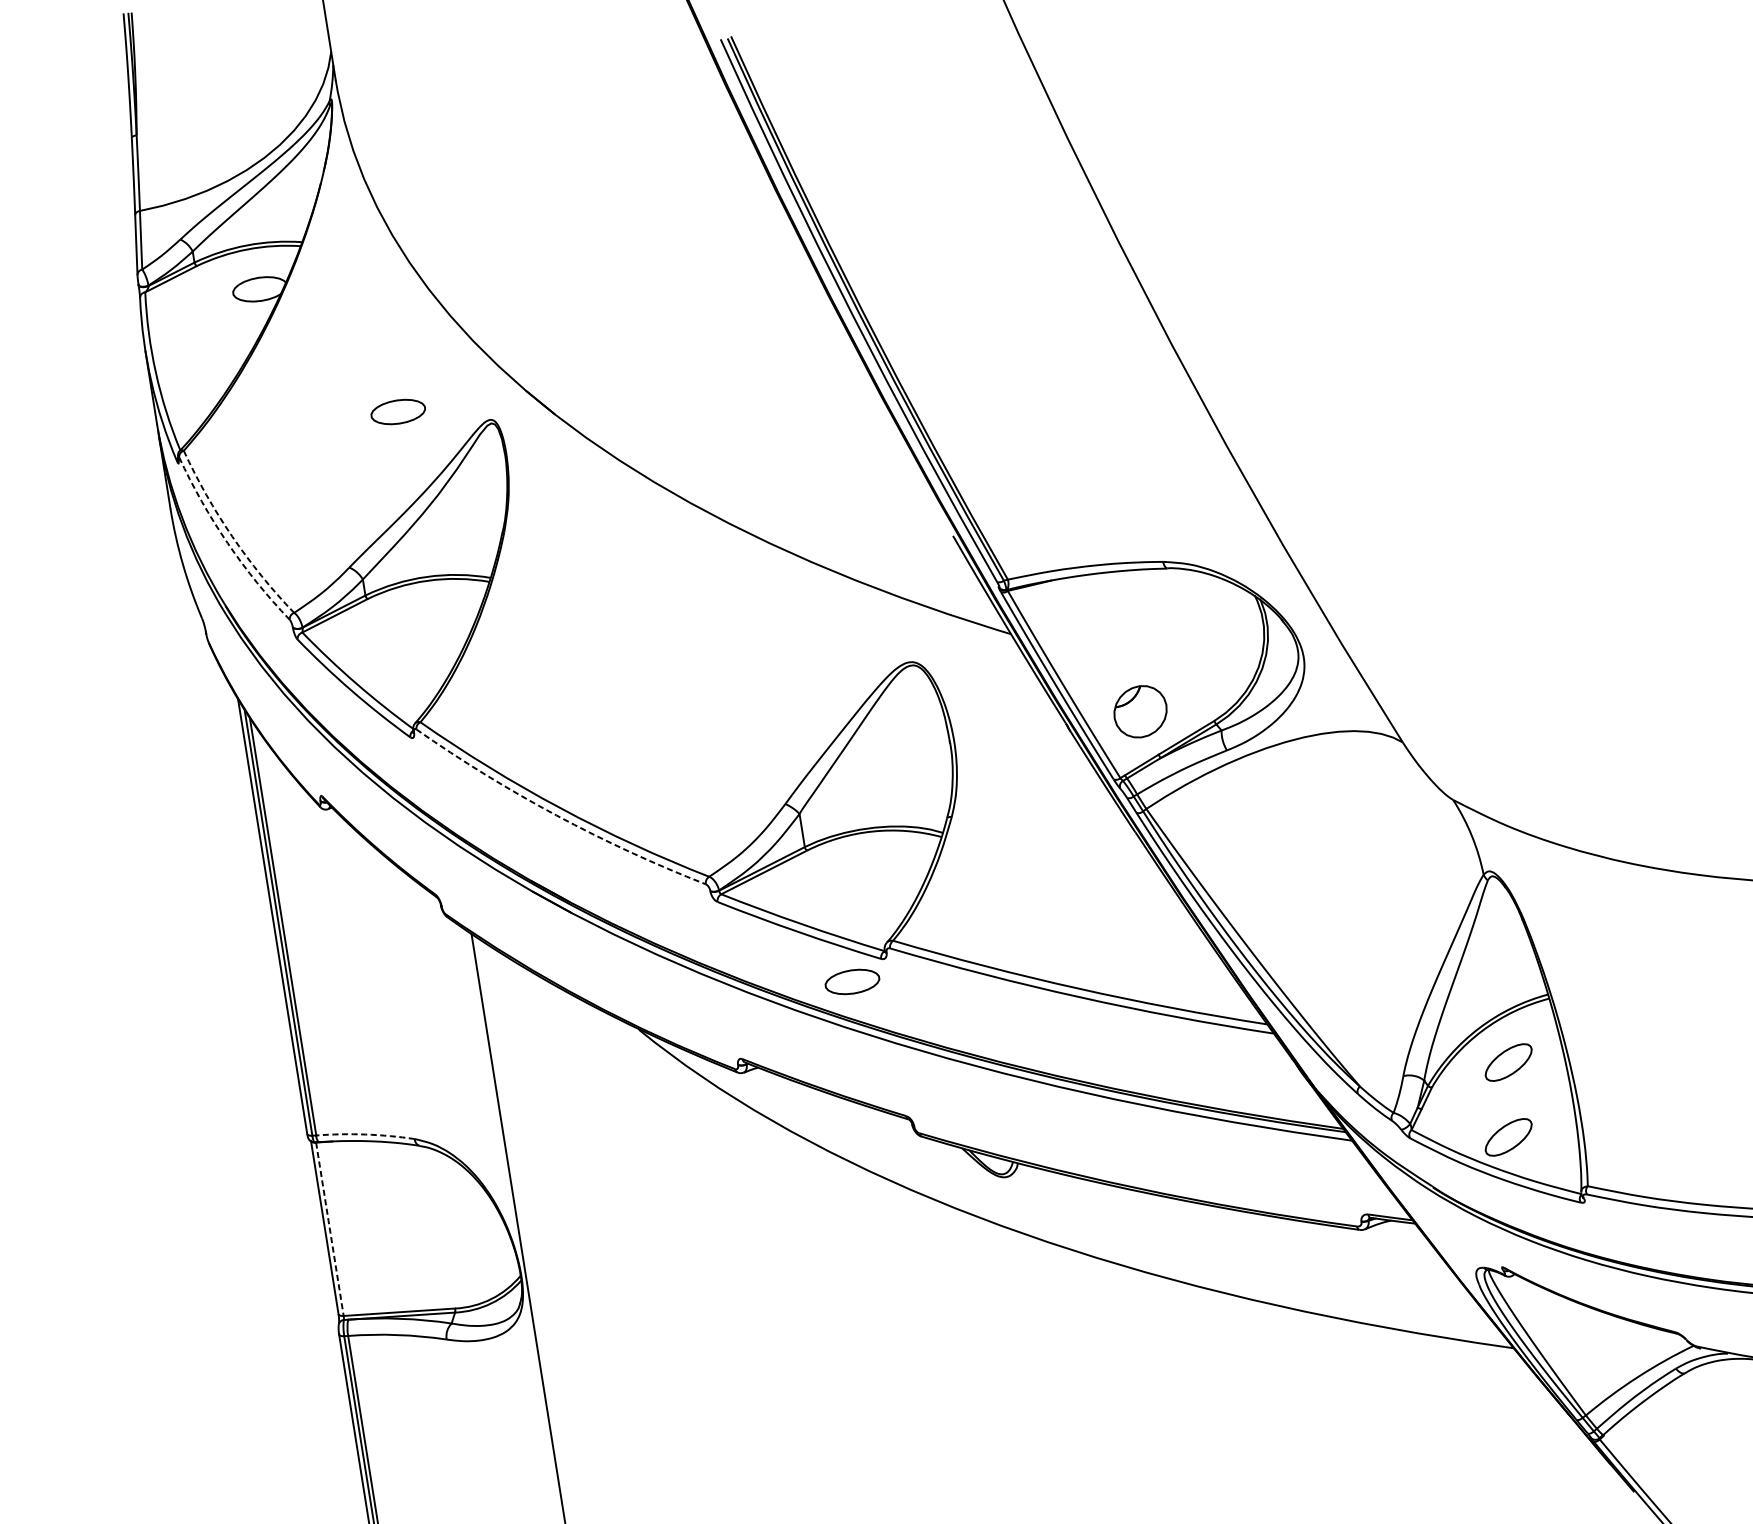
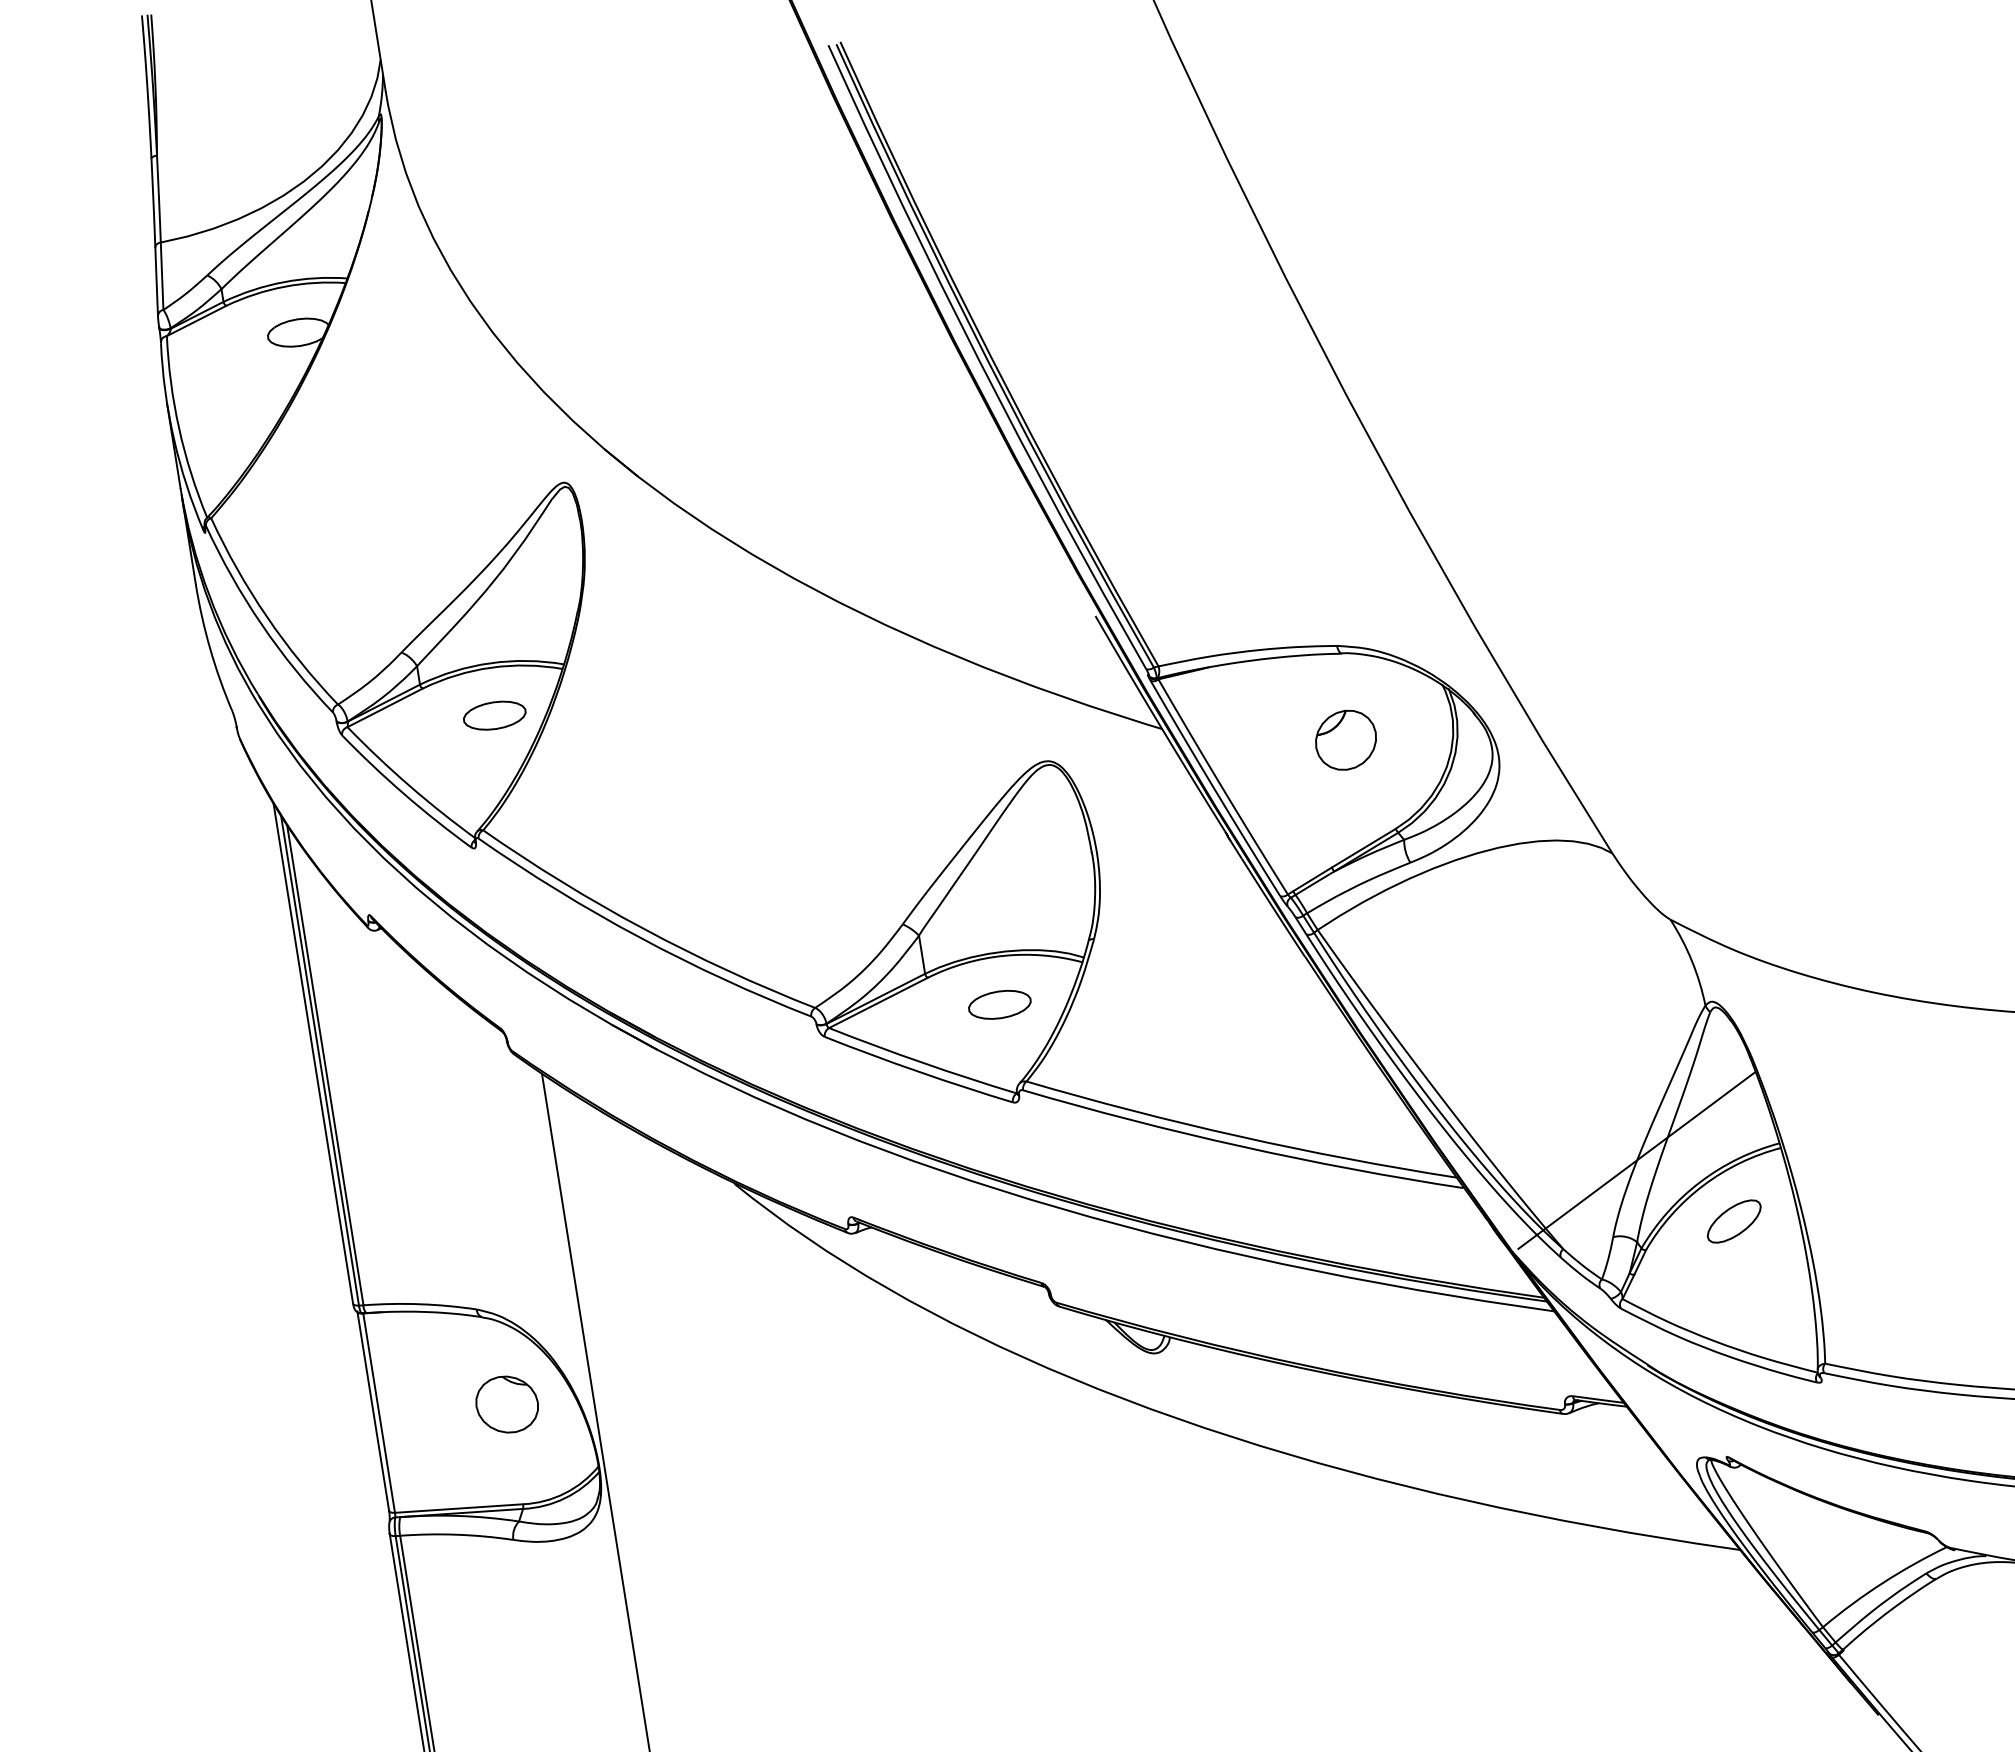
part: (398, 411) -> (494, 715), moved
arc: (231, 536) -> (266, 616), dashed -> solid
arc: (227, 543) -> (261, 624), dashed -> solid
part: (1140, 711) -> (1345, 739), moved
arc: (556, 815) -> (639, 937), dashed -> solid
part: (852, 981) -> (999, 1004), moved
line: (1423, 1008) -> (1636, 1159), added
arc: (365, 1134) -> (420, 1304), dashed -> solid
part: (1508, 1137) -> (1733, 1307), removed
part: (440, 1221) -> (506, 1404), added
line: (330, 1229) -> (379, 1413), dashed -> solid

